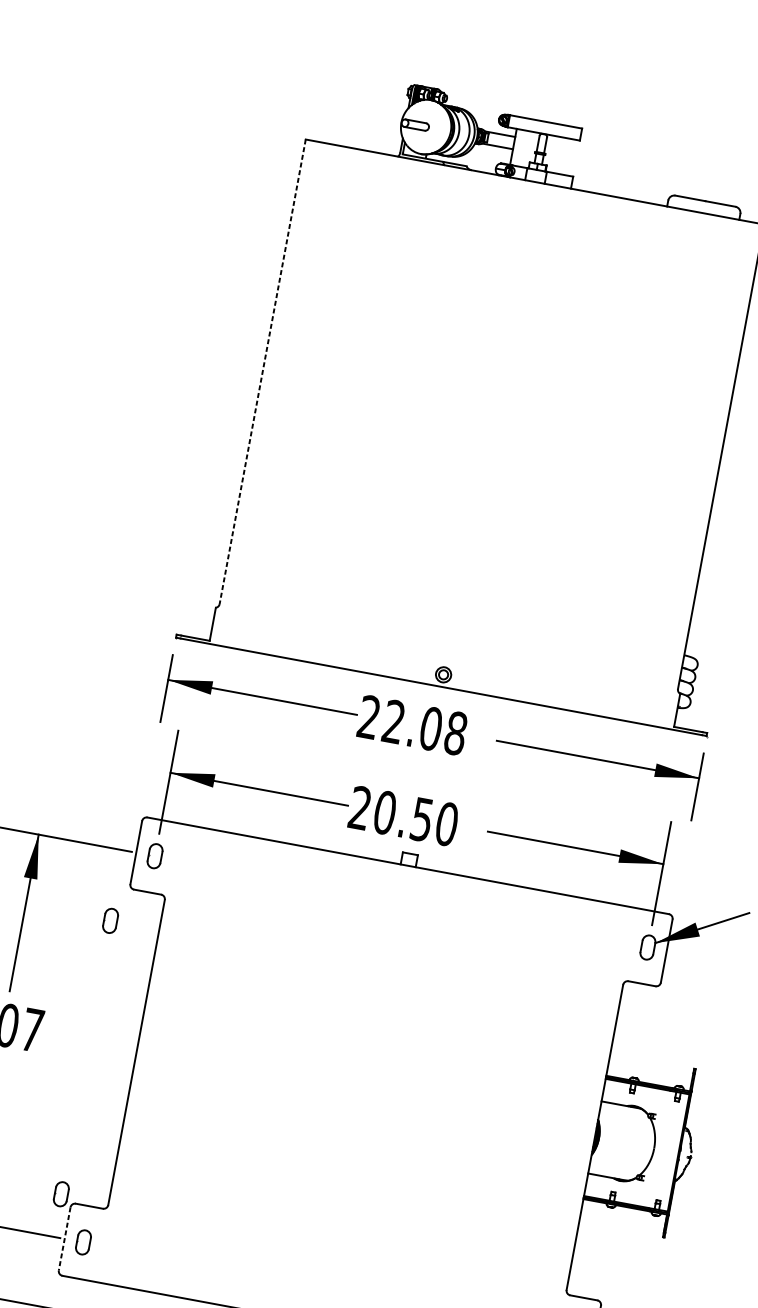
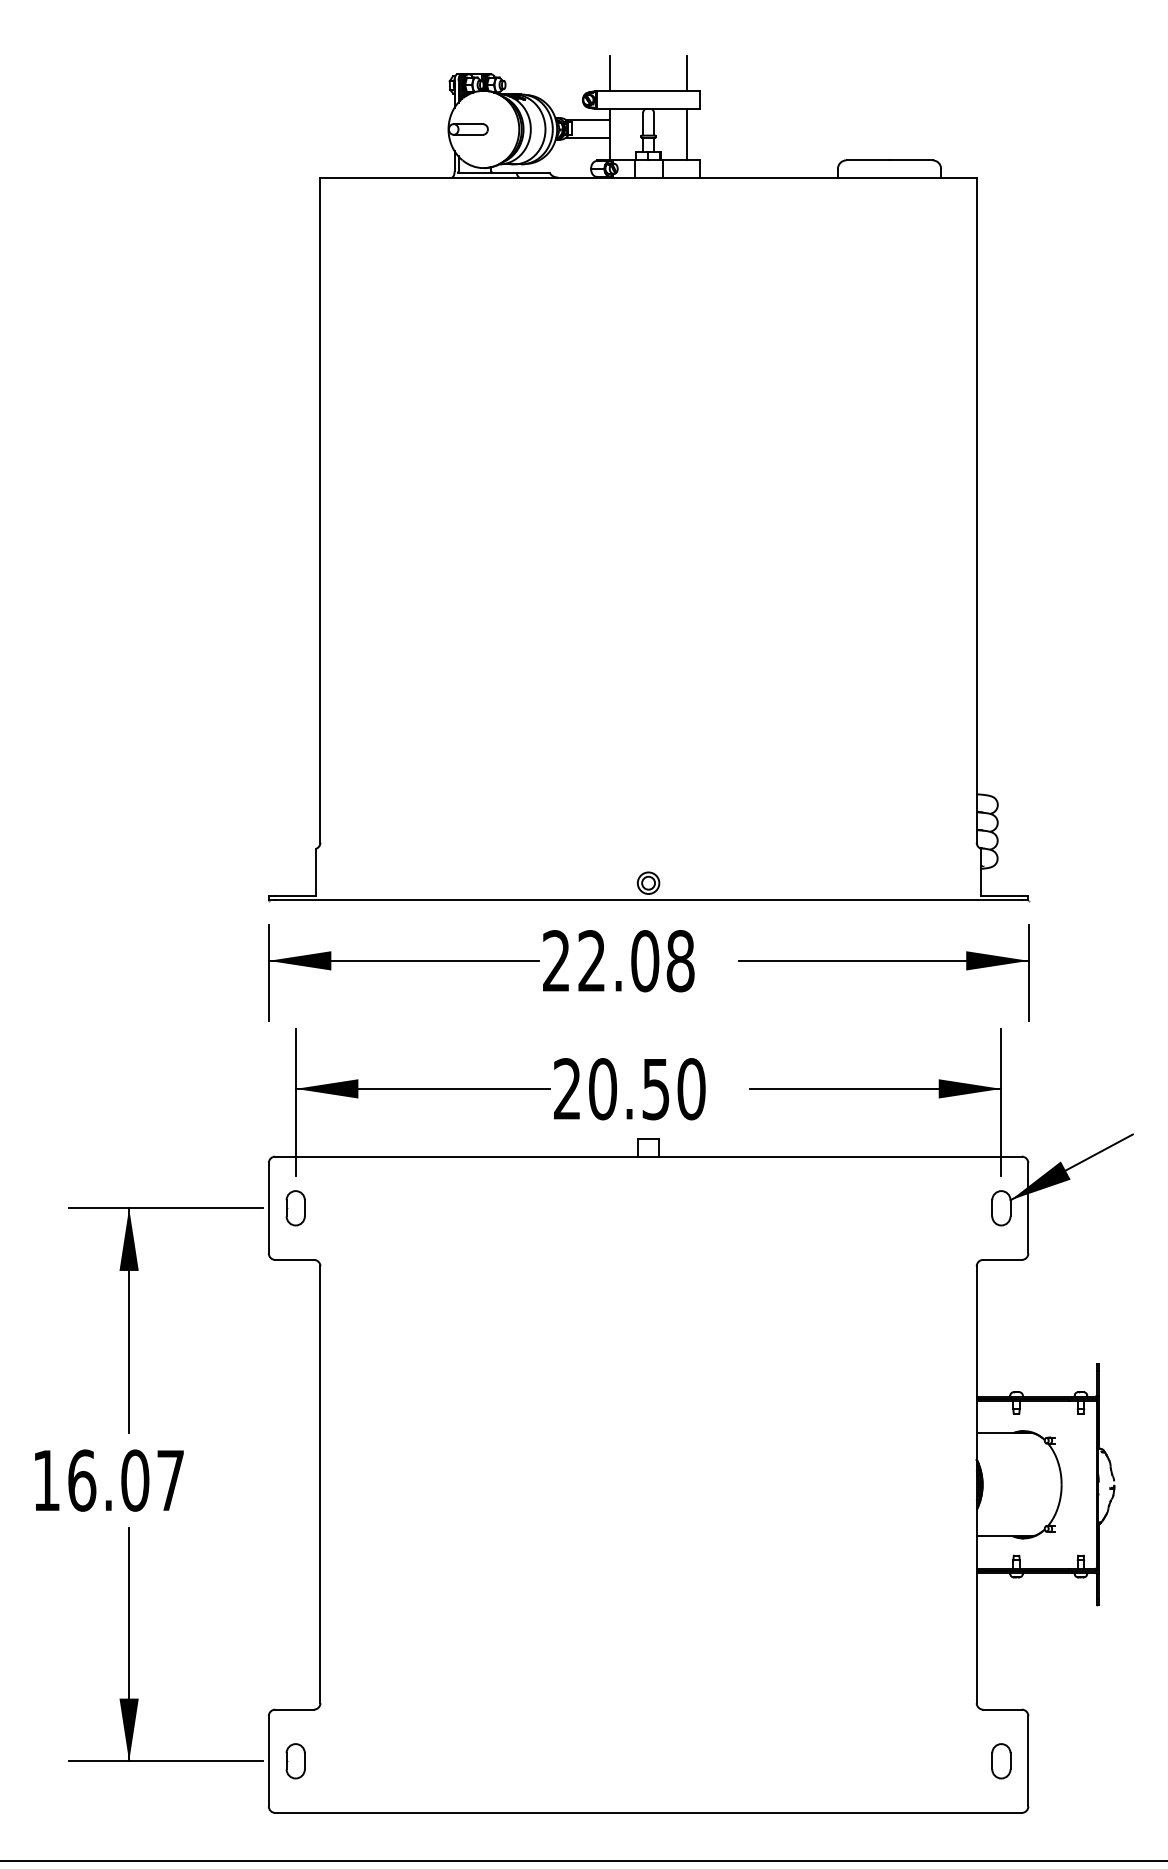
line: (521, 104) -> (609, 73), added
line: (575, 114) -> (687, 73), added
line: (567, 156) -> (687, 134), added
line: (262, 372) -> (320, 510), dashed -> solid
part: (110, 921) -> (250, 1309), removed
part: (61, 1194) -> (252, 1700), removed
line: (64, 1239) -> (268, 1761), dashed -> solid

